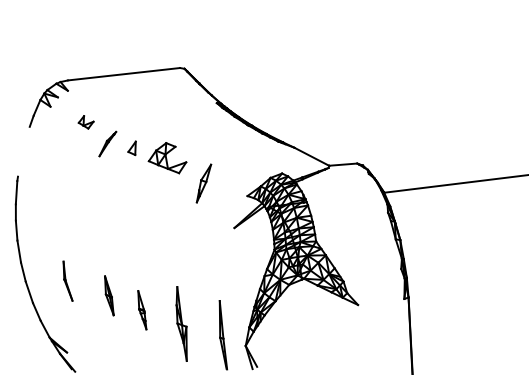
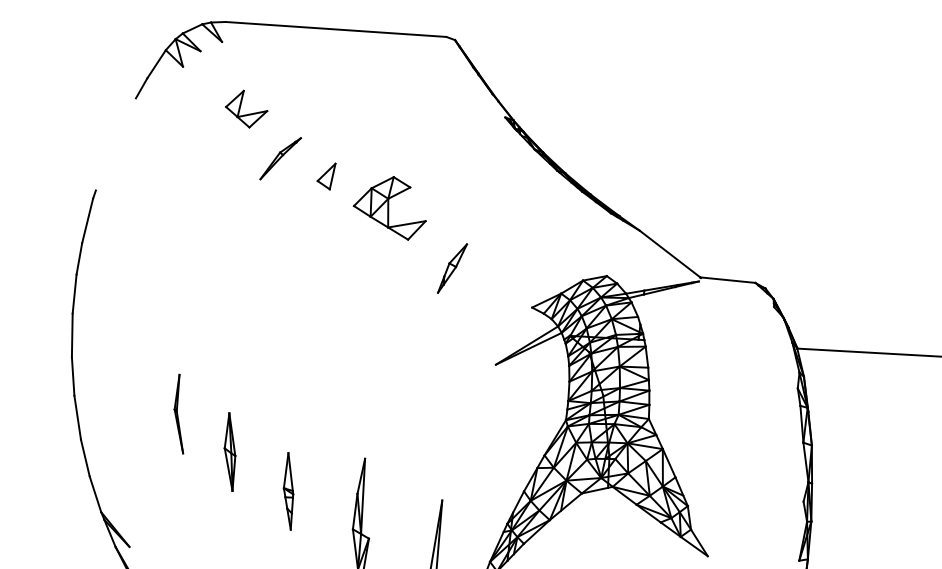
part: (85, 122) -> (245, 109), size x1.43
part: (203, 183) -> (451, 268), size x0.71
part: (67, 280) -> (180, 412), moved

